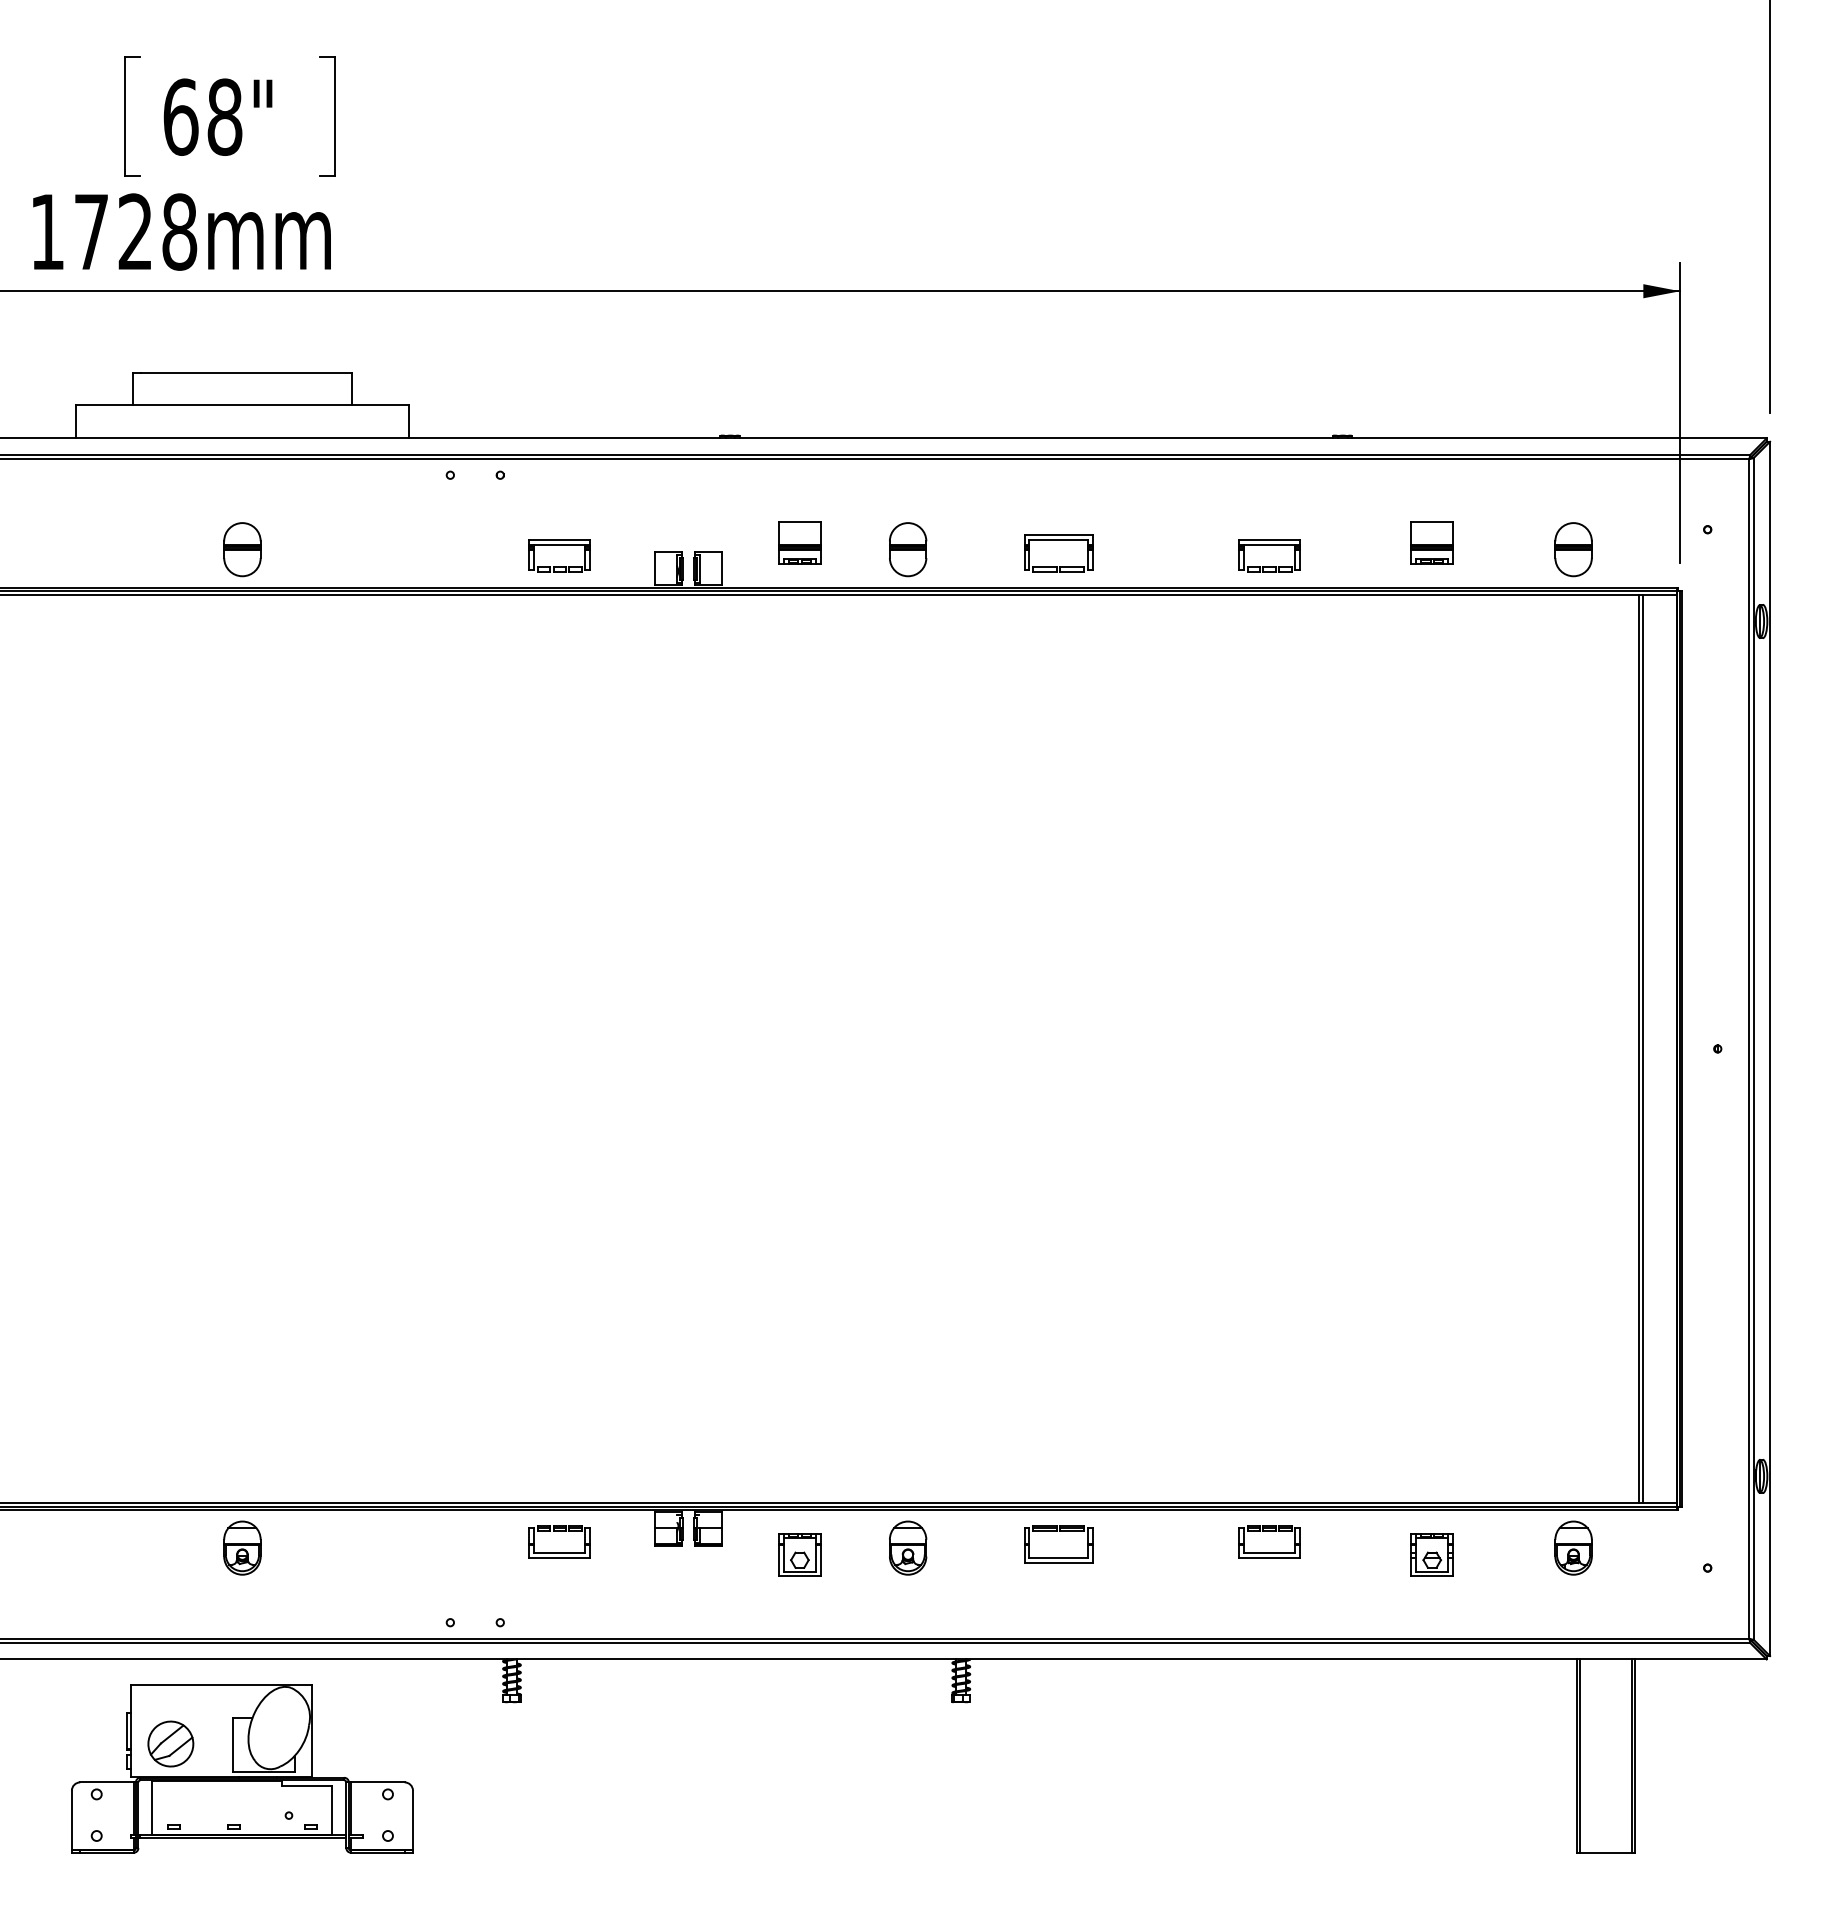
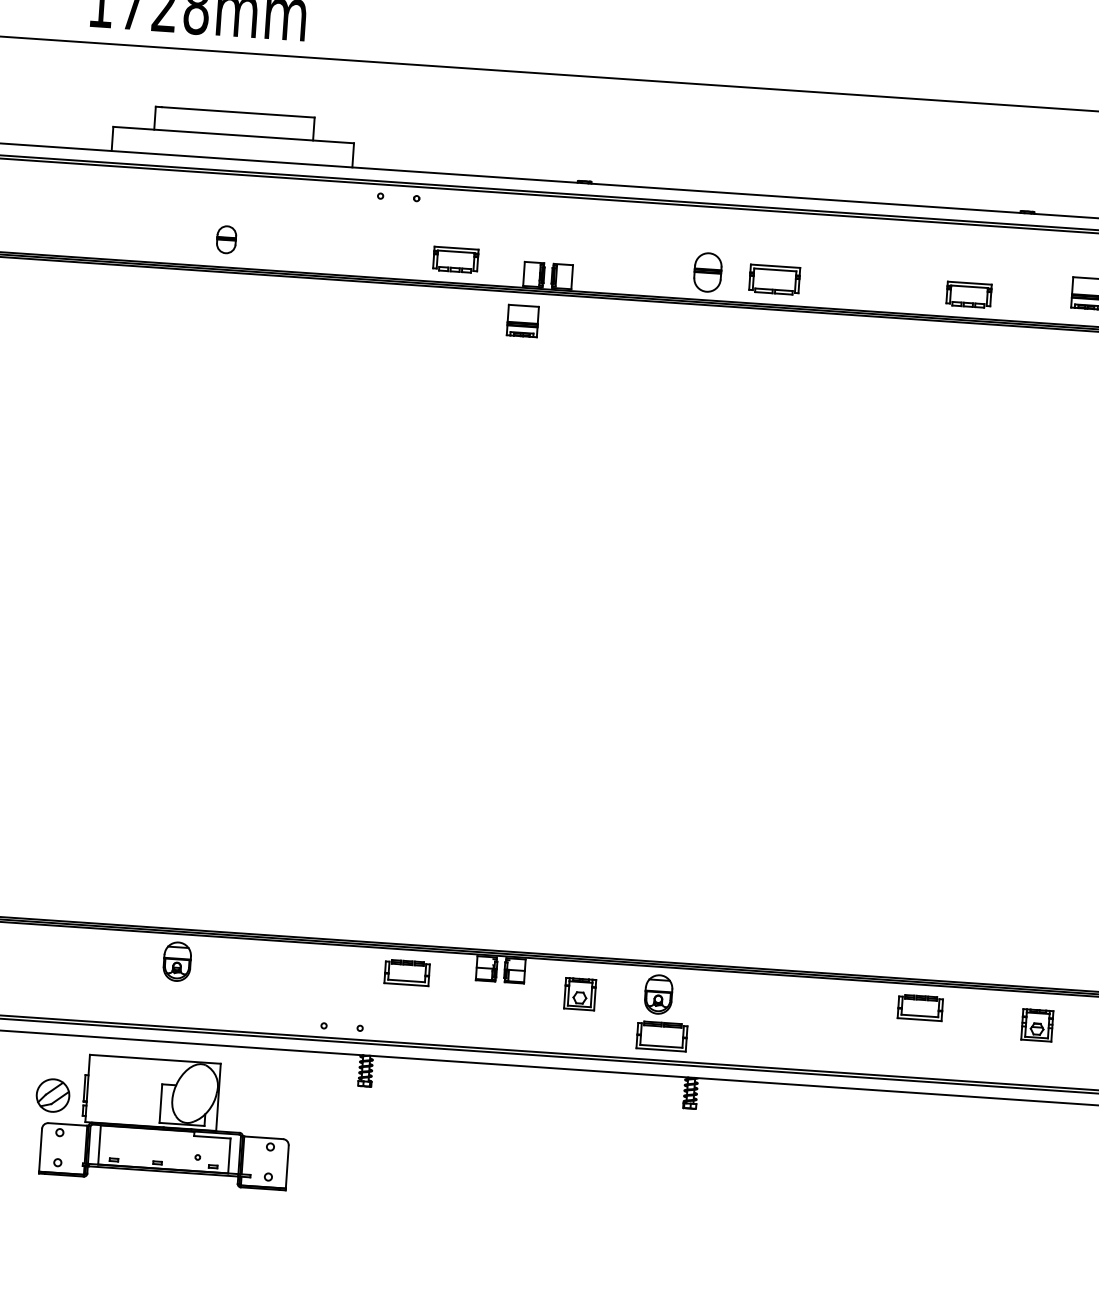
part: (1058, 540) -> (775, 270), moved
part: (799, 542) -> (522, 320), moved
part: (242, 549) -> (226, 239), size x0.7
part: (1058, 1557) -> (661, 1045), moved
part: (170, 1743) -> (52, 1095), moved

